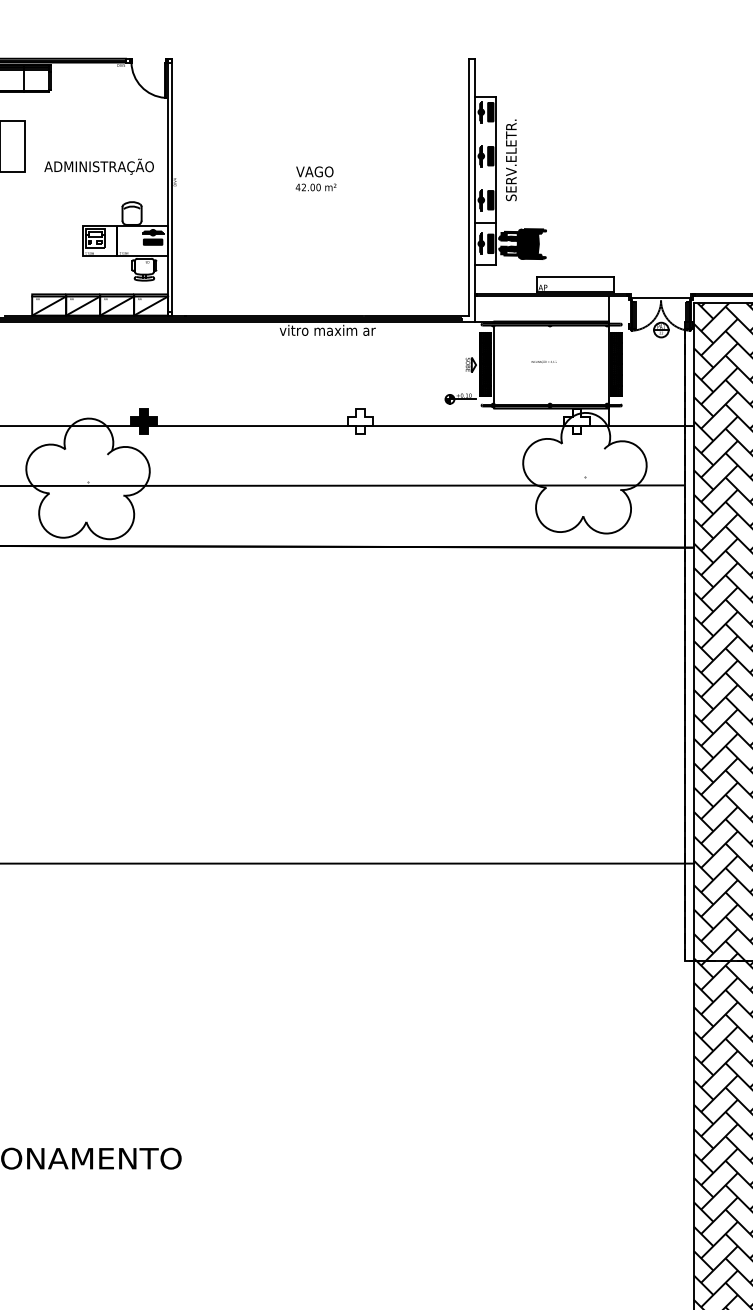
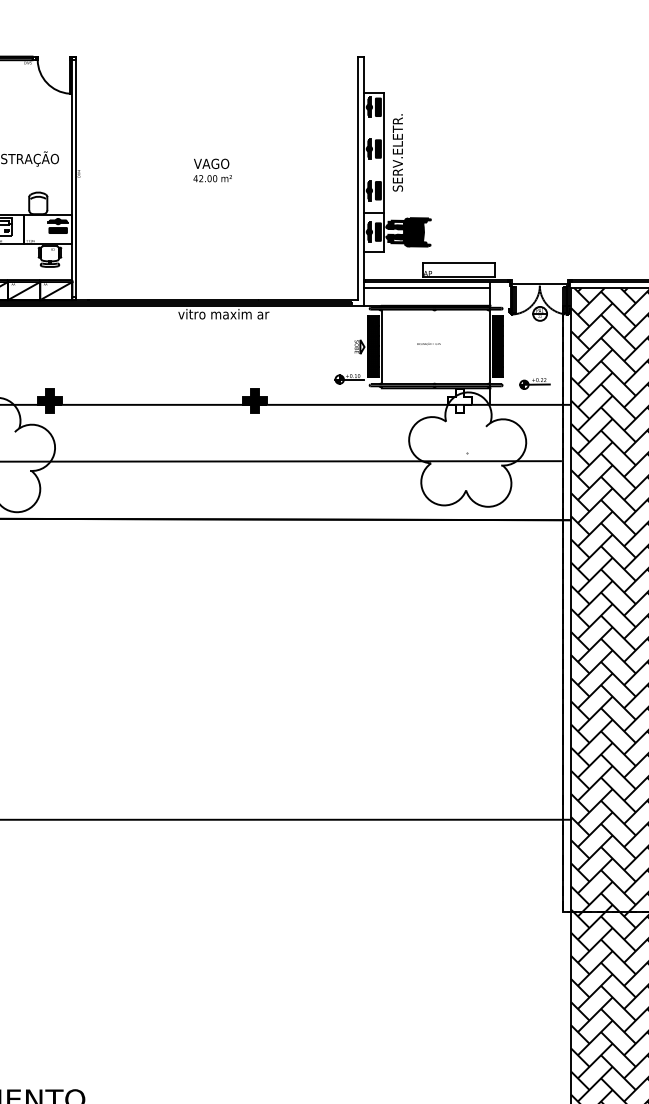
line: (541, 302) -> (426, 287), added
part: (655, 403) -> (534, 383), added
fill: (360, 421) -> (254, 400), added

